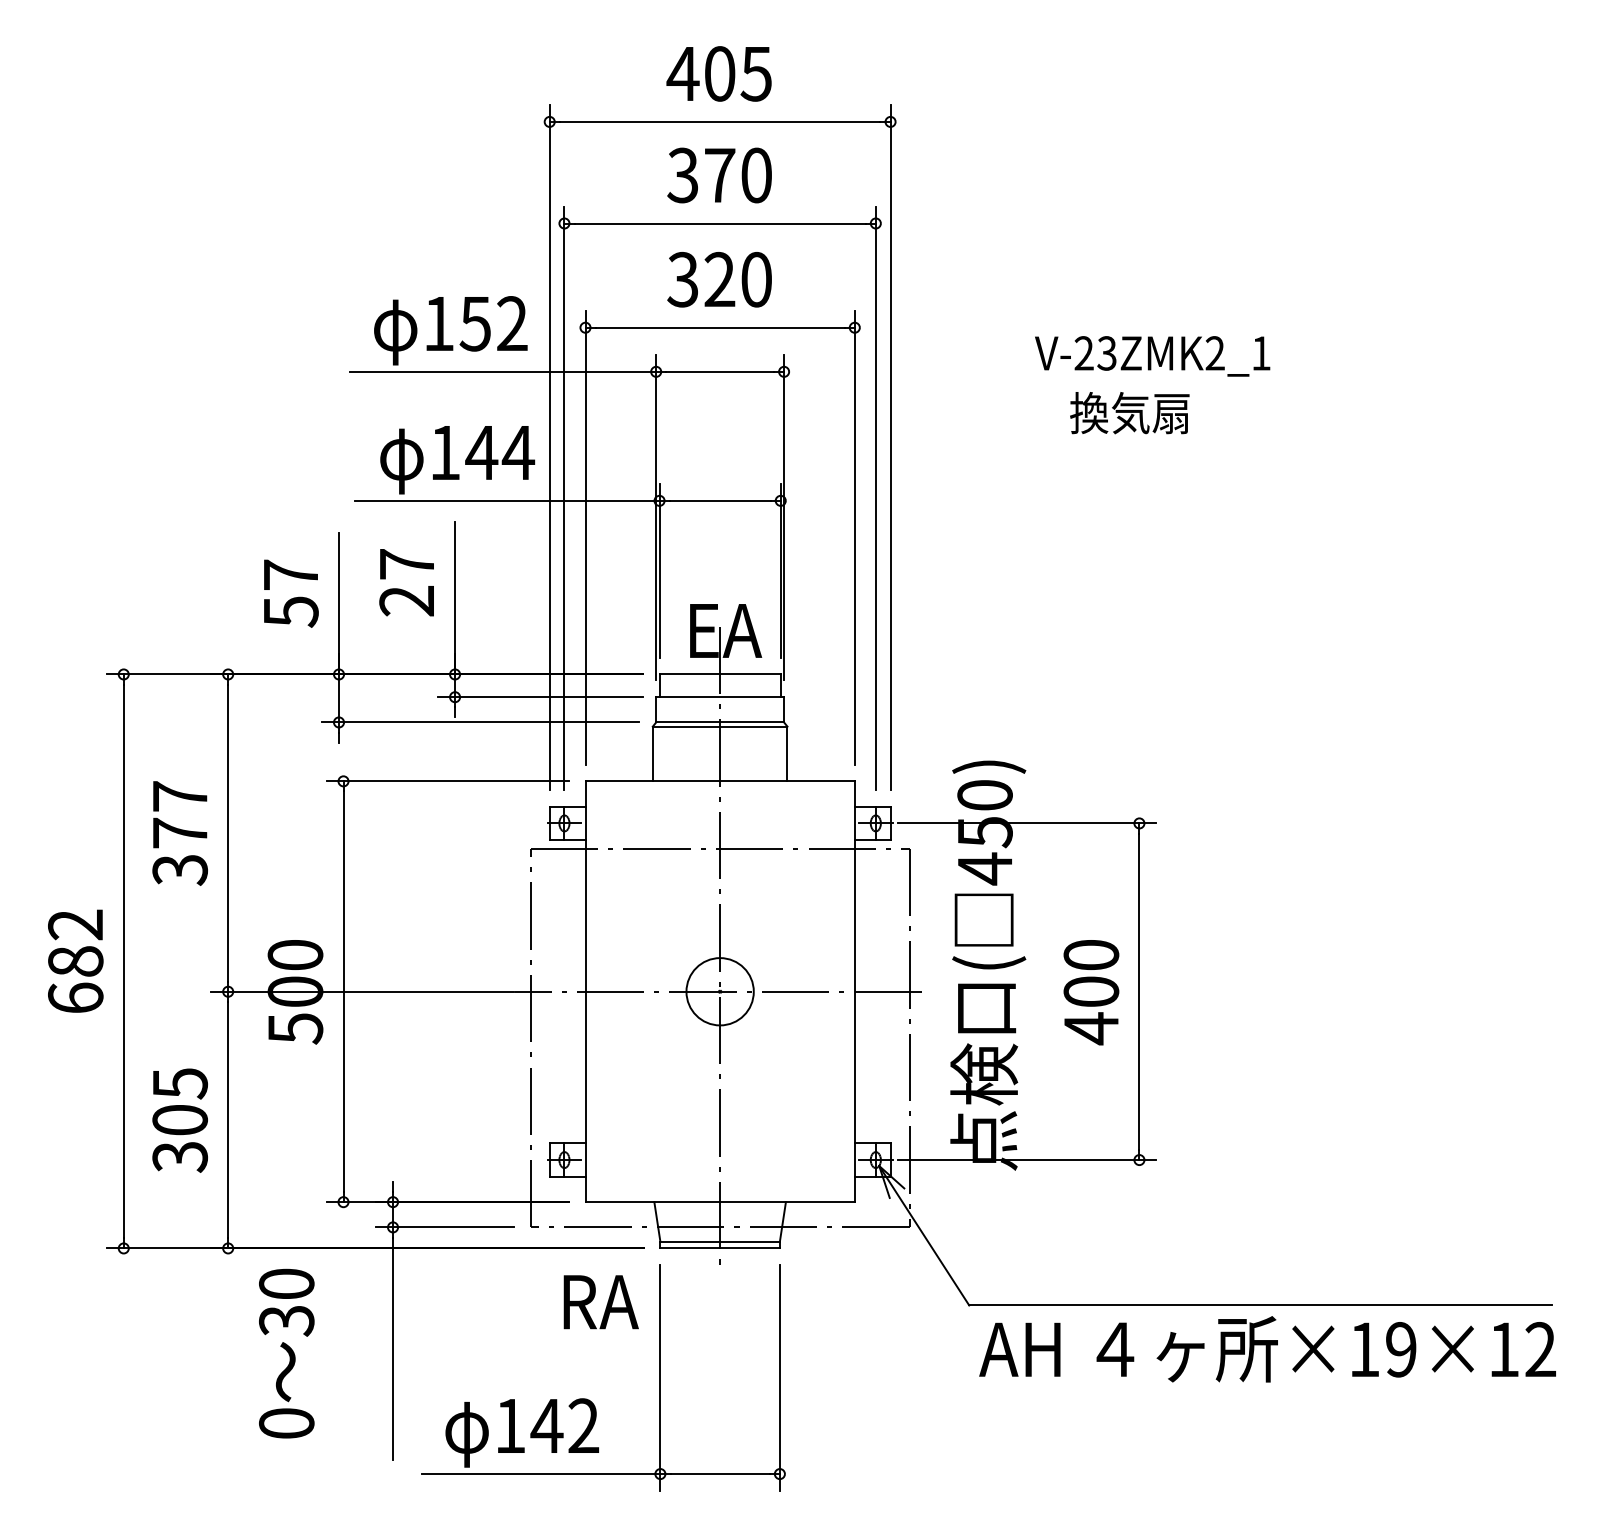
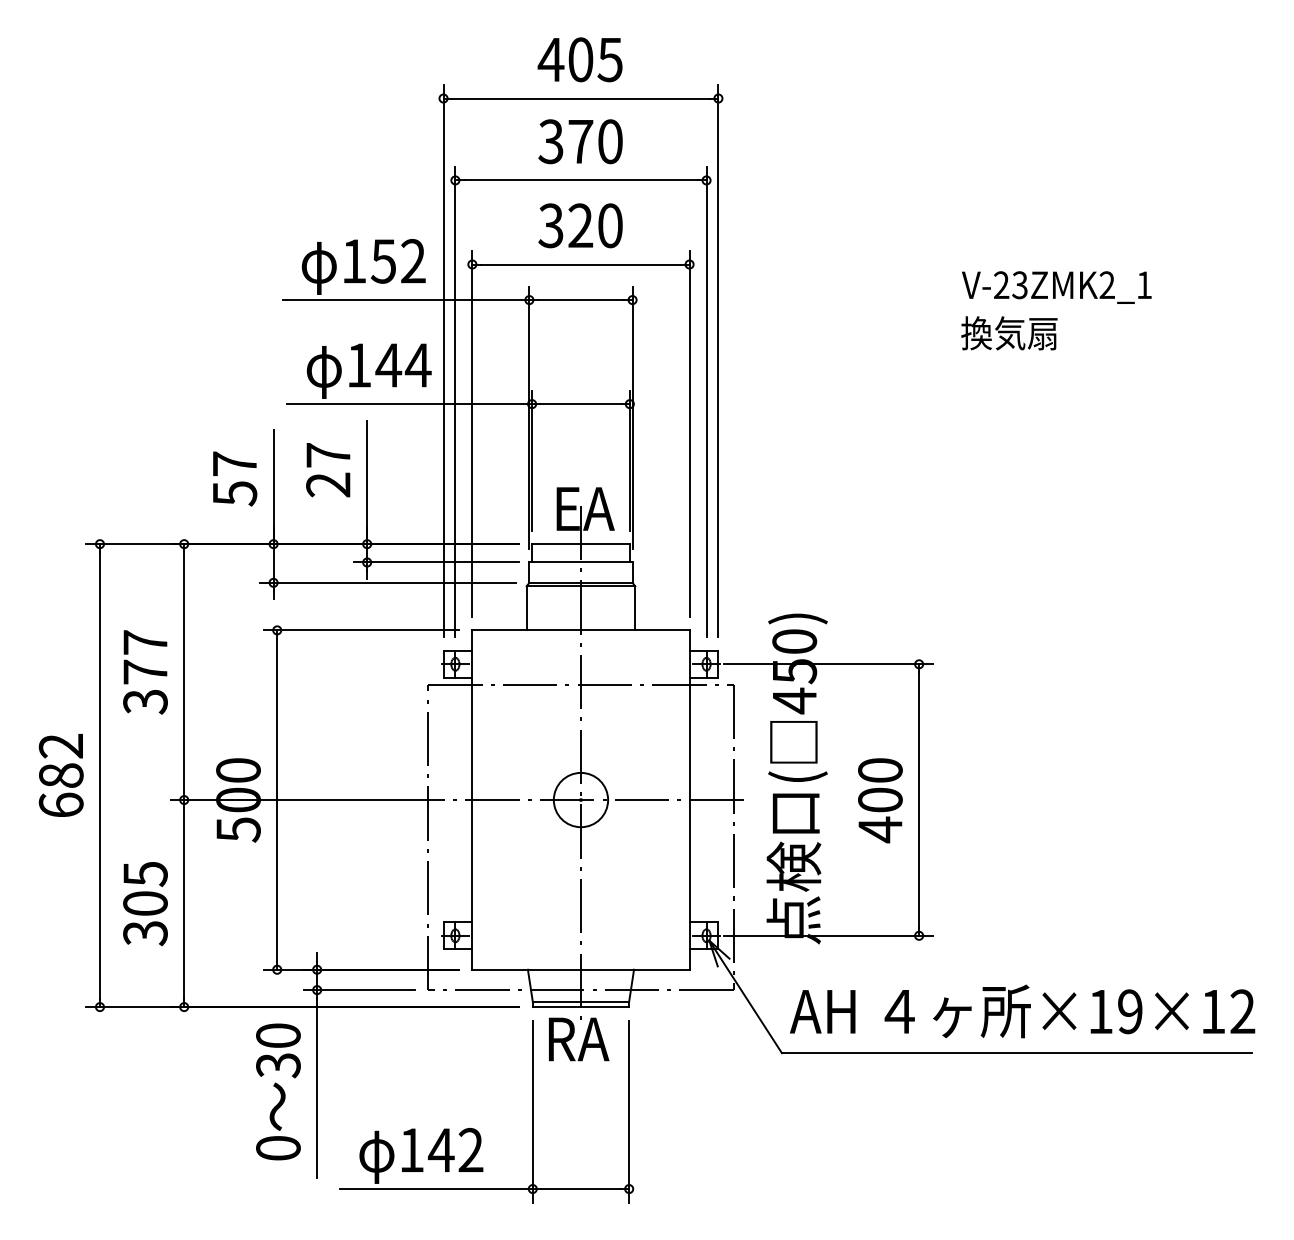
text: (1152, 356) -> (1056, 287), moved
text: (1129, 413) -> (1009, 333), moved
text: (601, 1302) -> (579, 1039), moved
text: (1267, 1349) -> (1022, 1011), moved
text: (286, 1353) -> (278, 1091), moved

